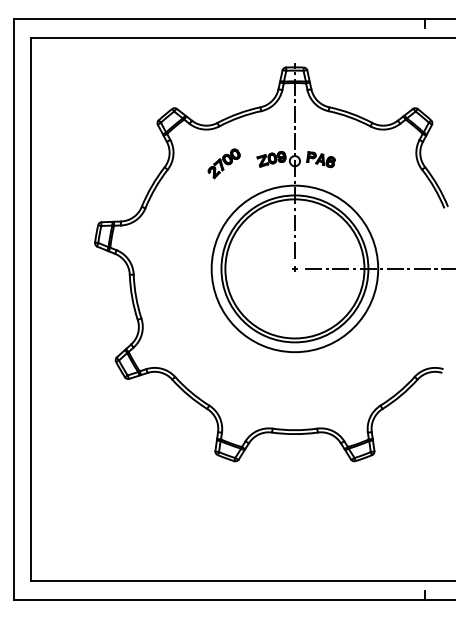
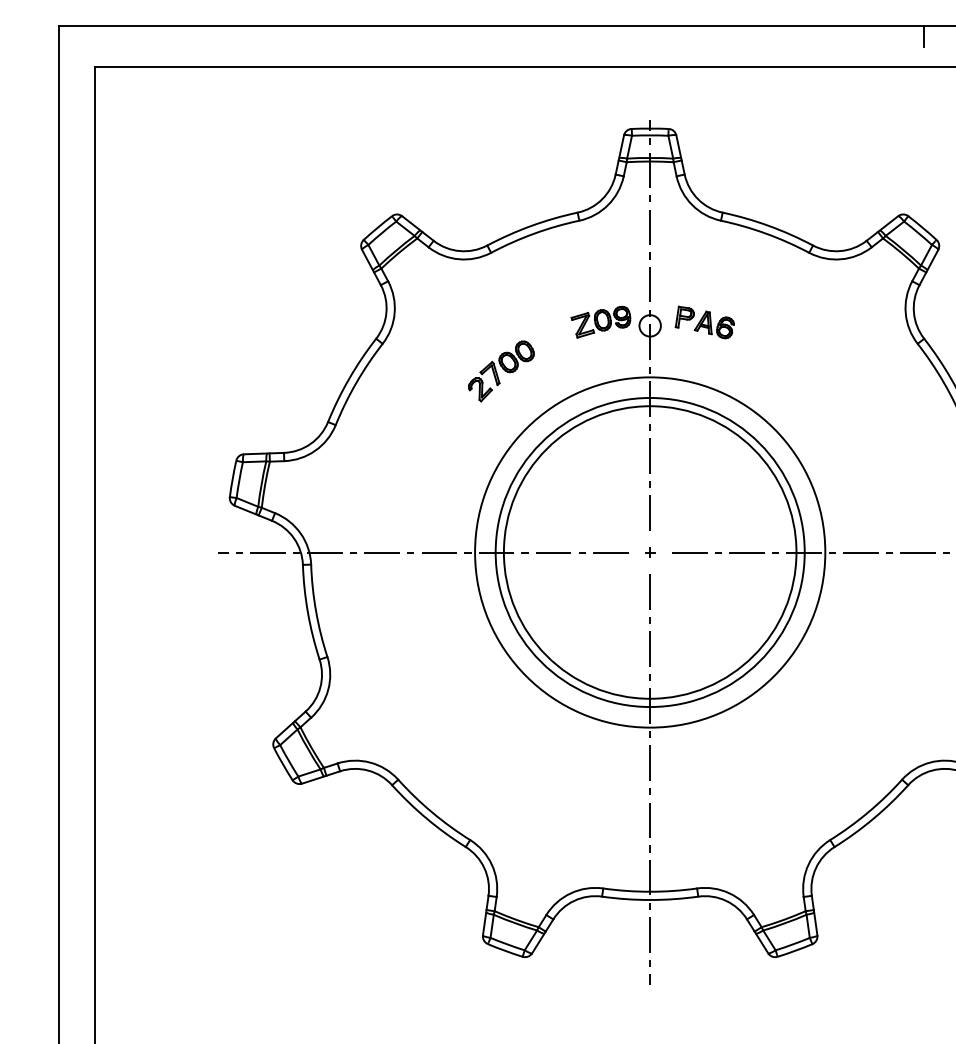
part: (223, 163) -> (499, 370), moved
line: (186, 268) -> (422, 551), added
line: (294, 376) -> (649, 778), added

